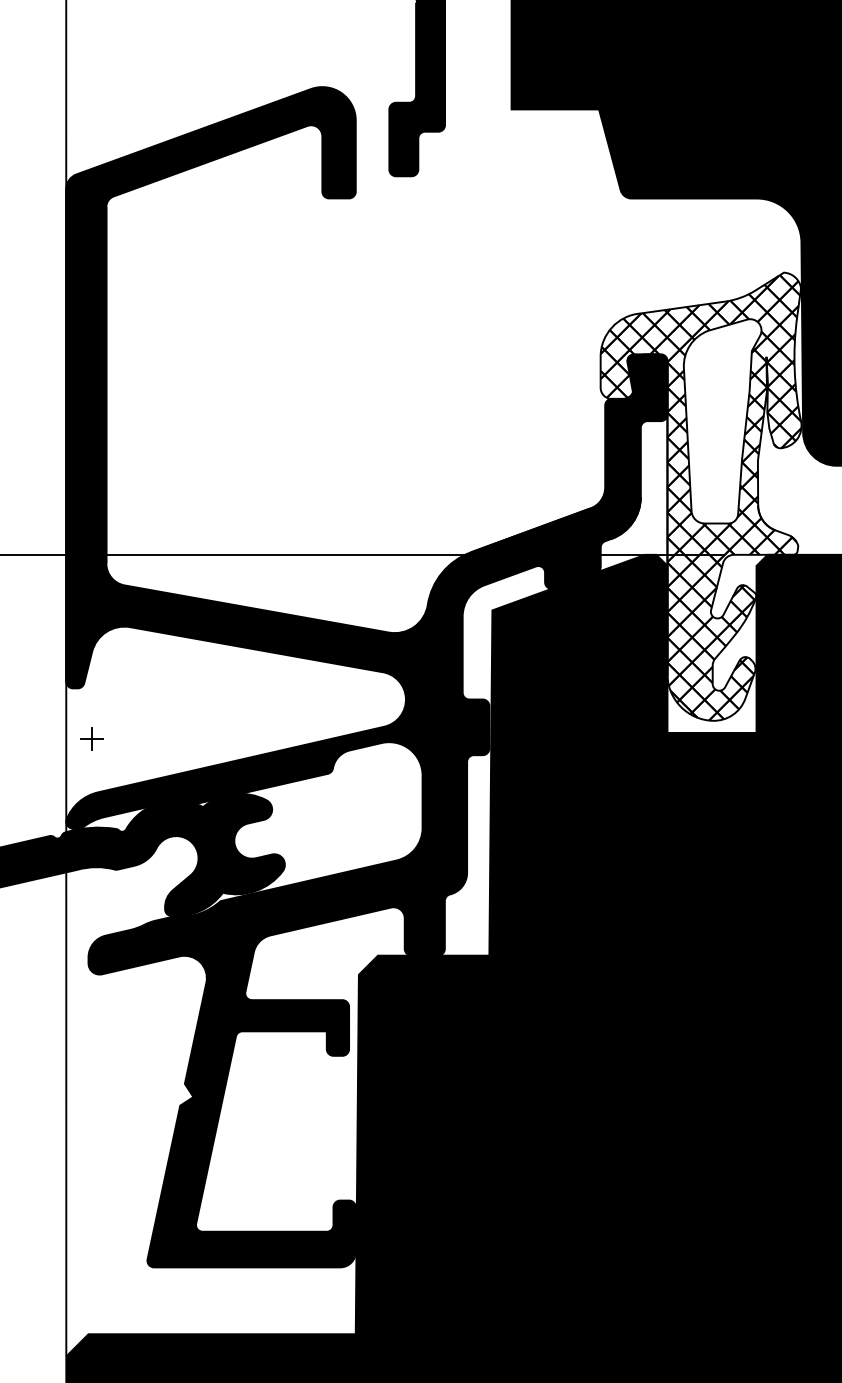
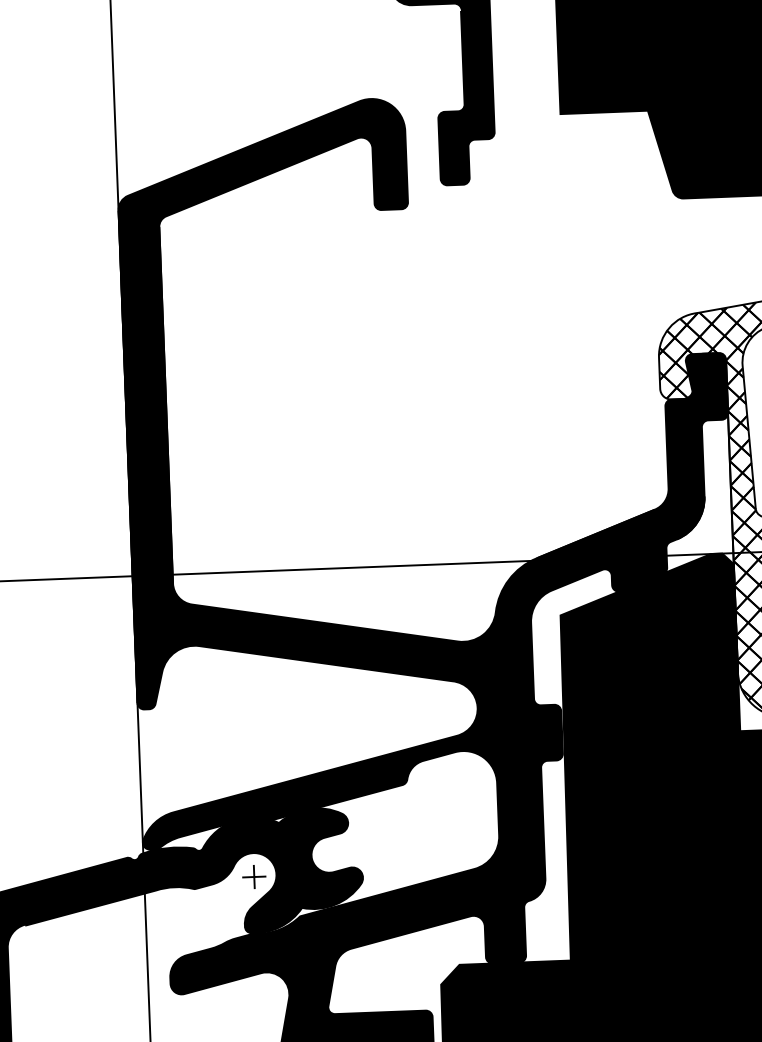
part: (91, 738) -> (253, 876), moved

